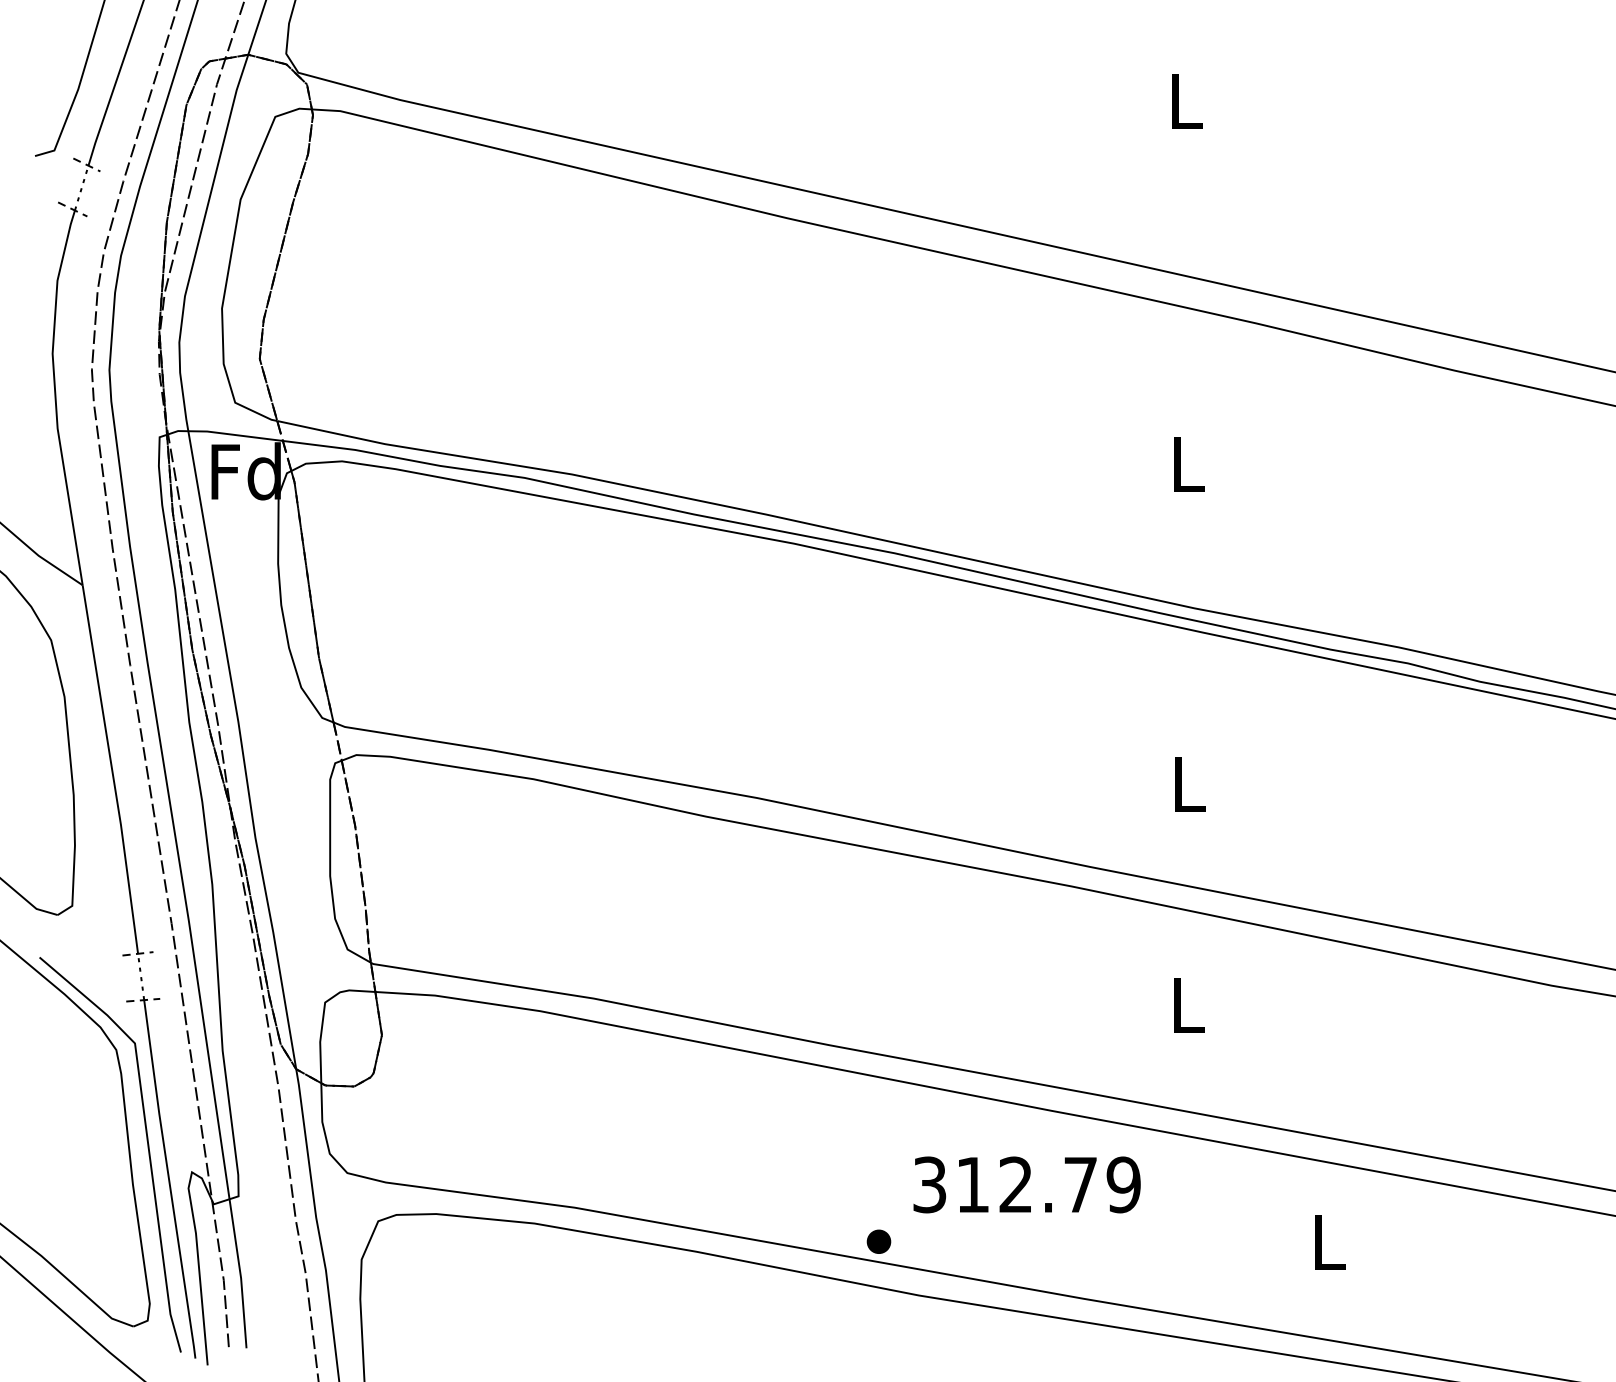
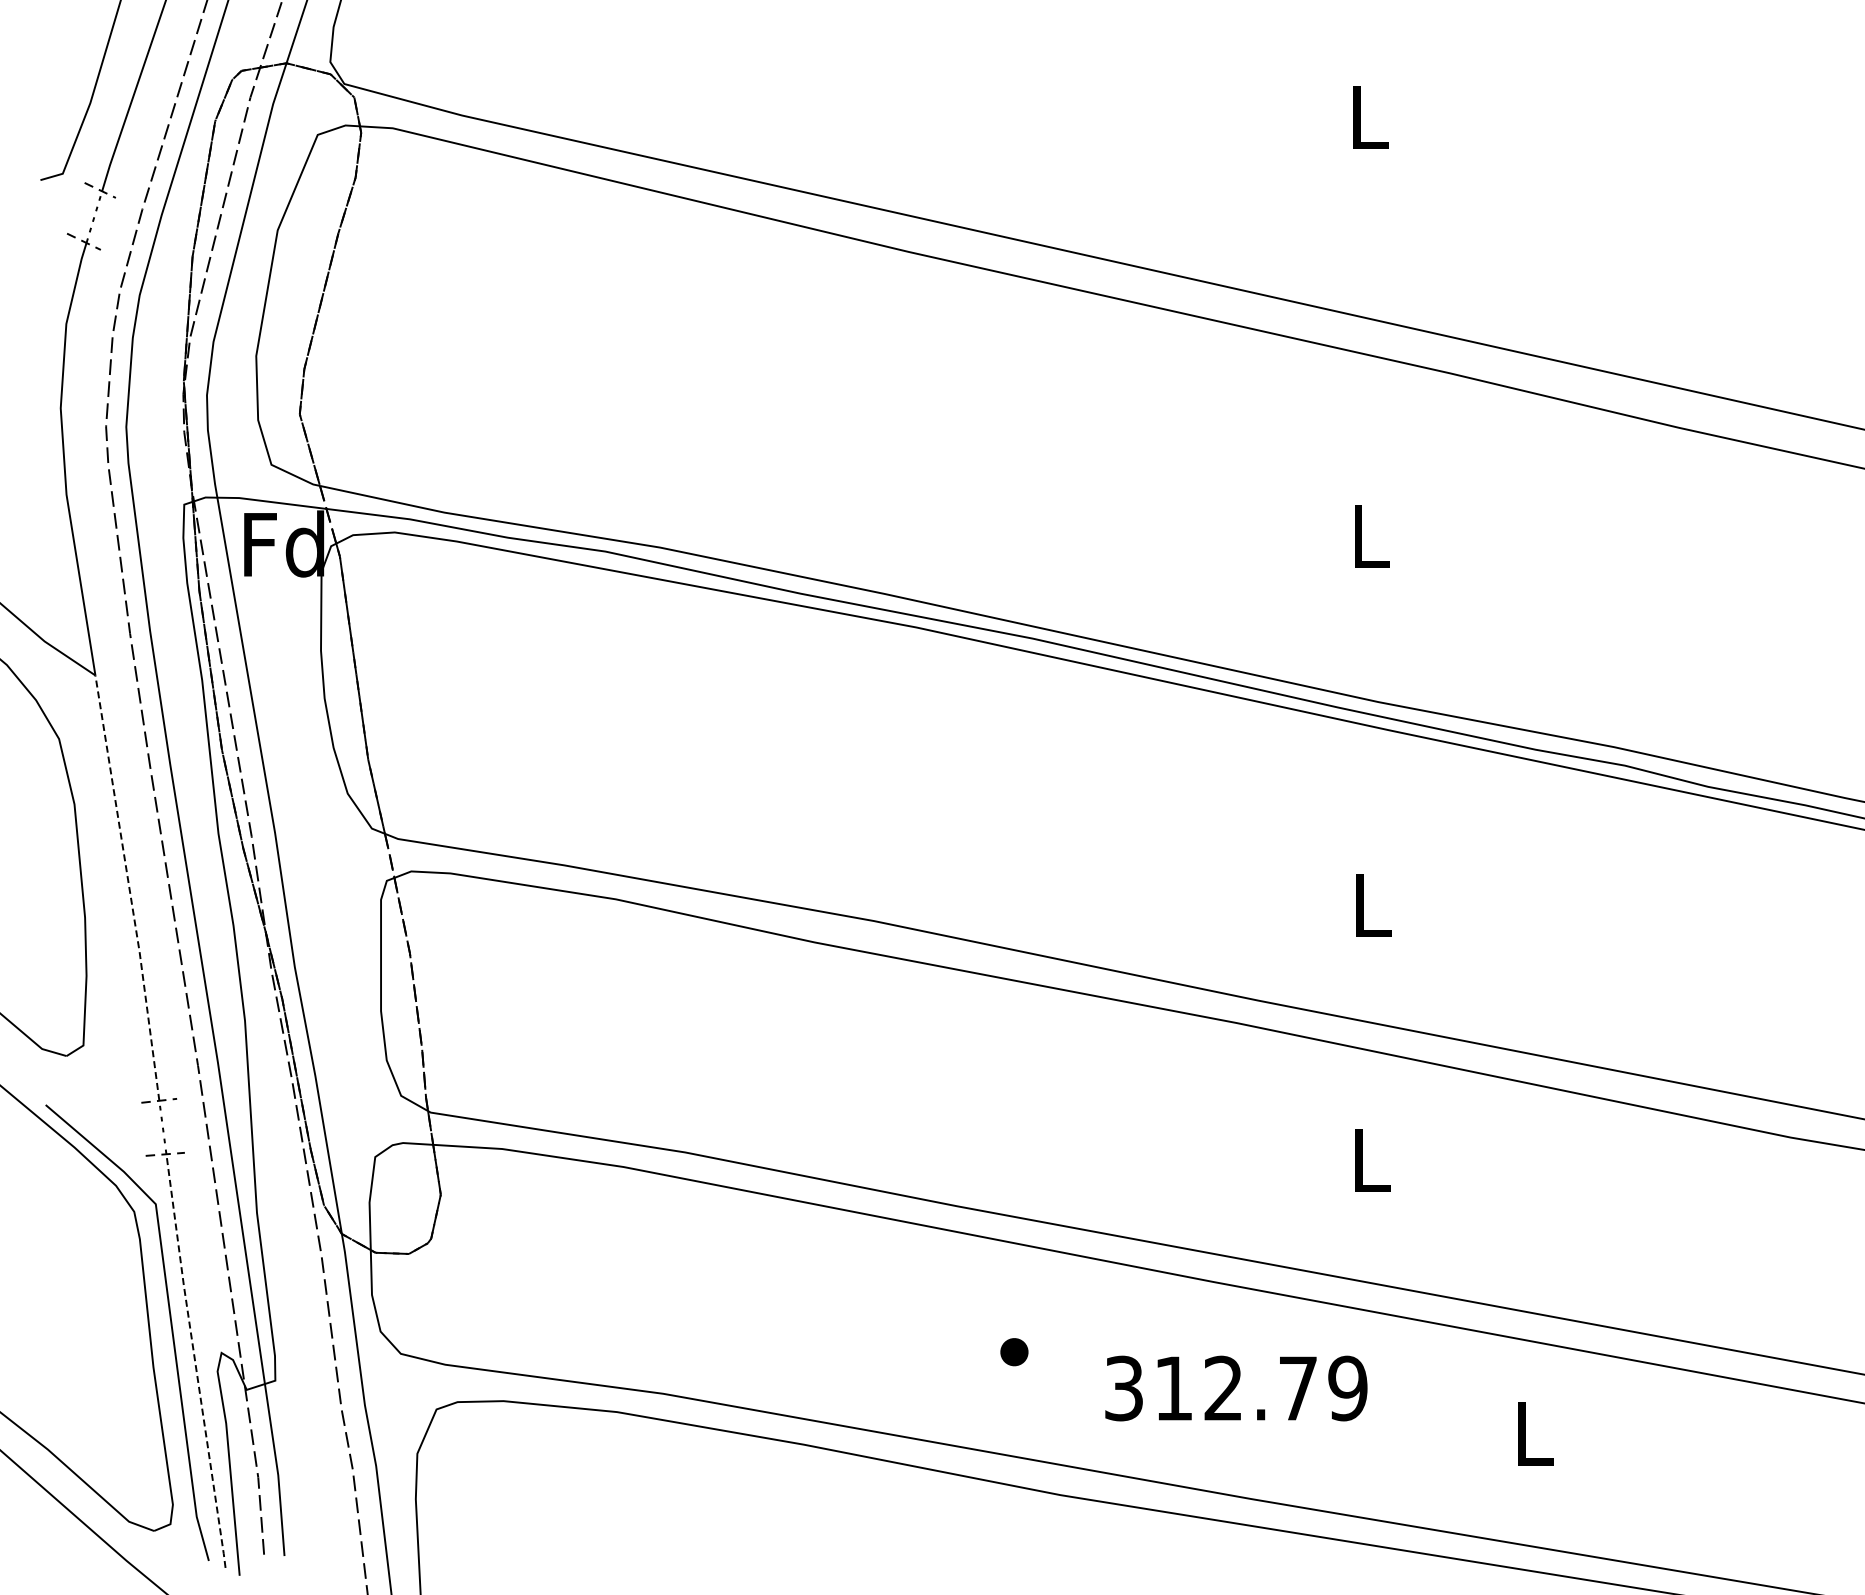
line: (112, 769) -> (129, 888), solid -> dashed
line: (169, 1179) -> (195, 1361), solid -> dashed
text: (1027, 1184) -> (1236, 1388), moved
part: (879, 1242) -> (1014, 1352), moved

